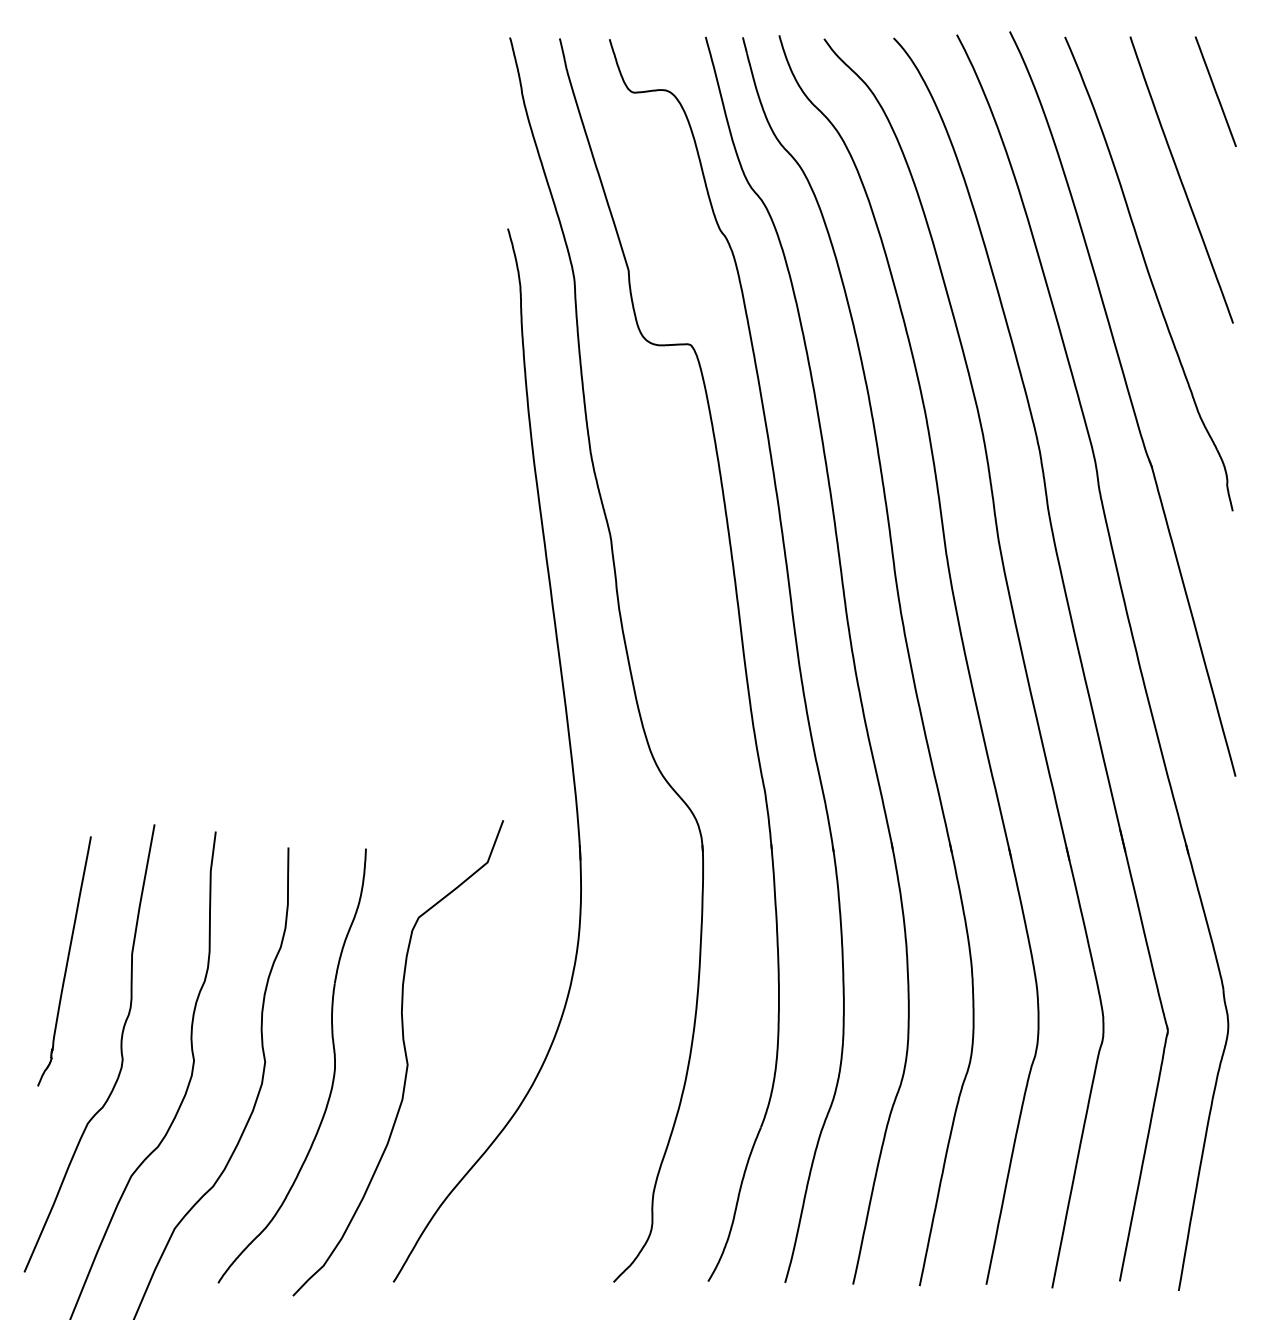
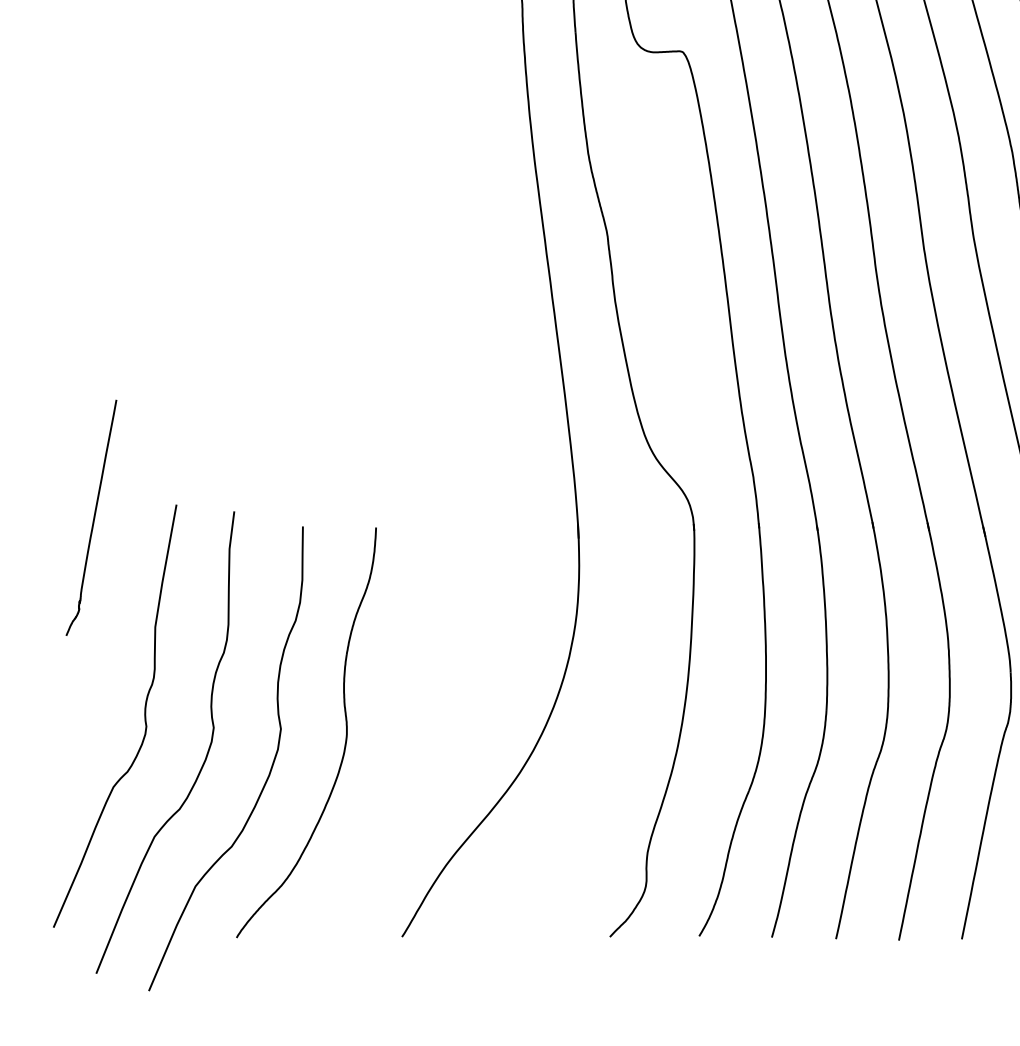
curve: (66, 961) -> (93, 517), moved
curve: (405, 1058) -> (413, 725), removed

